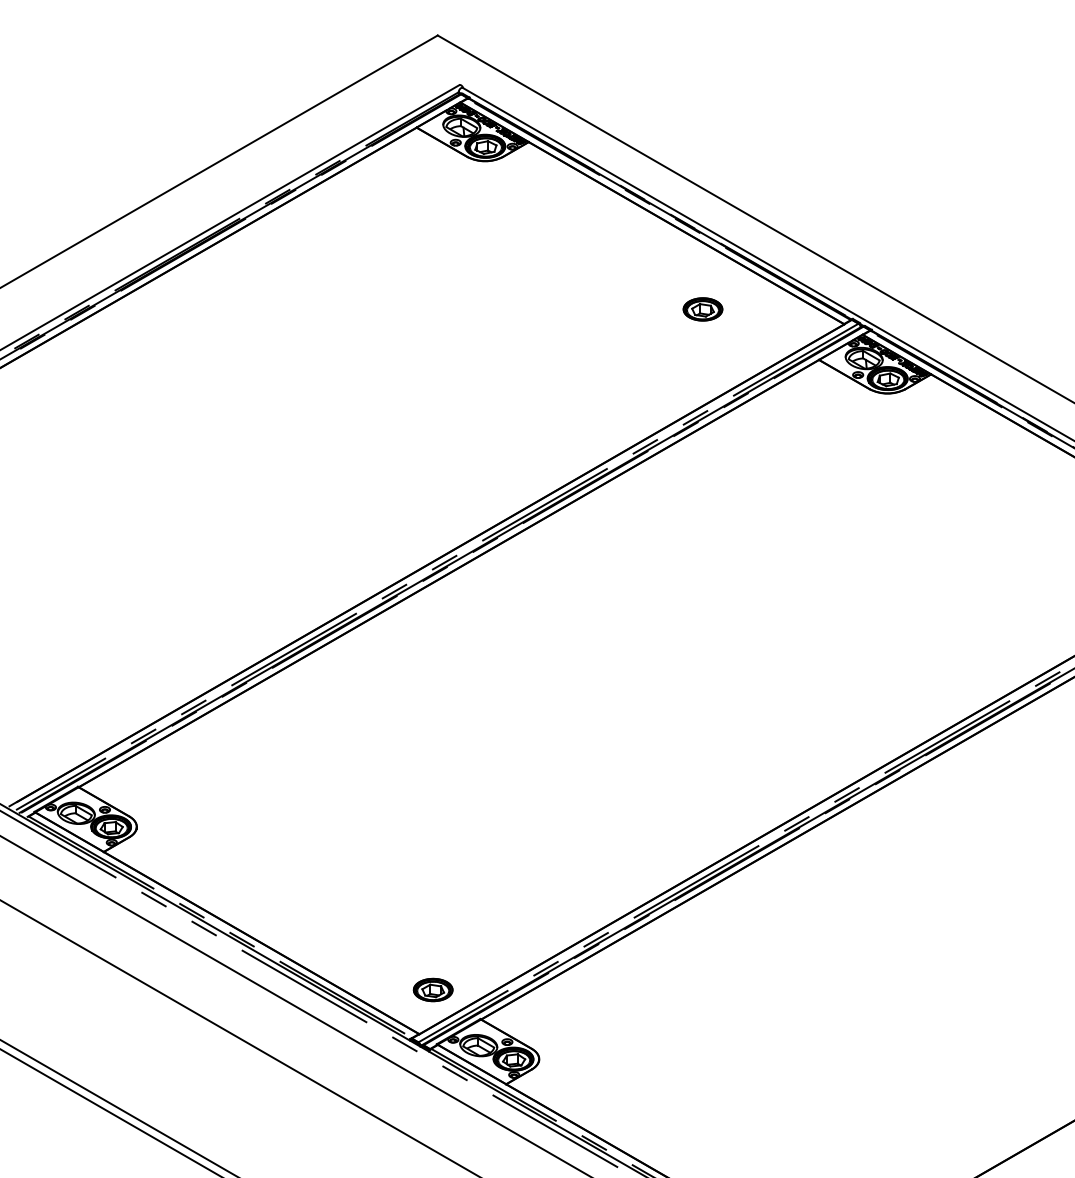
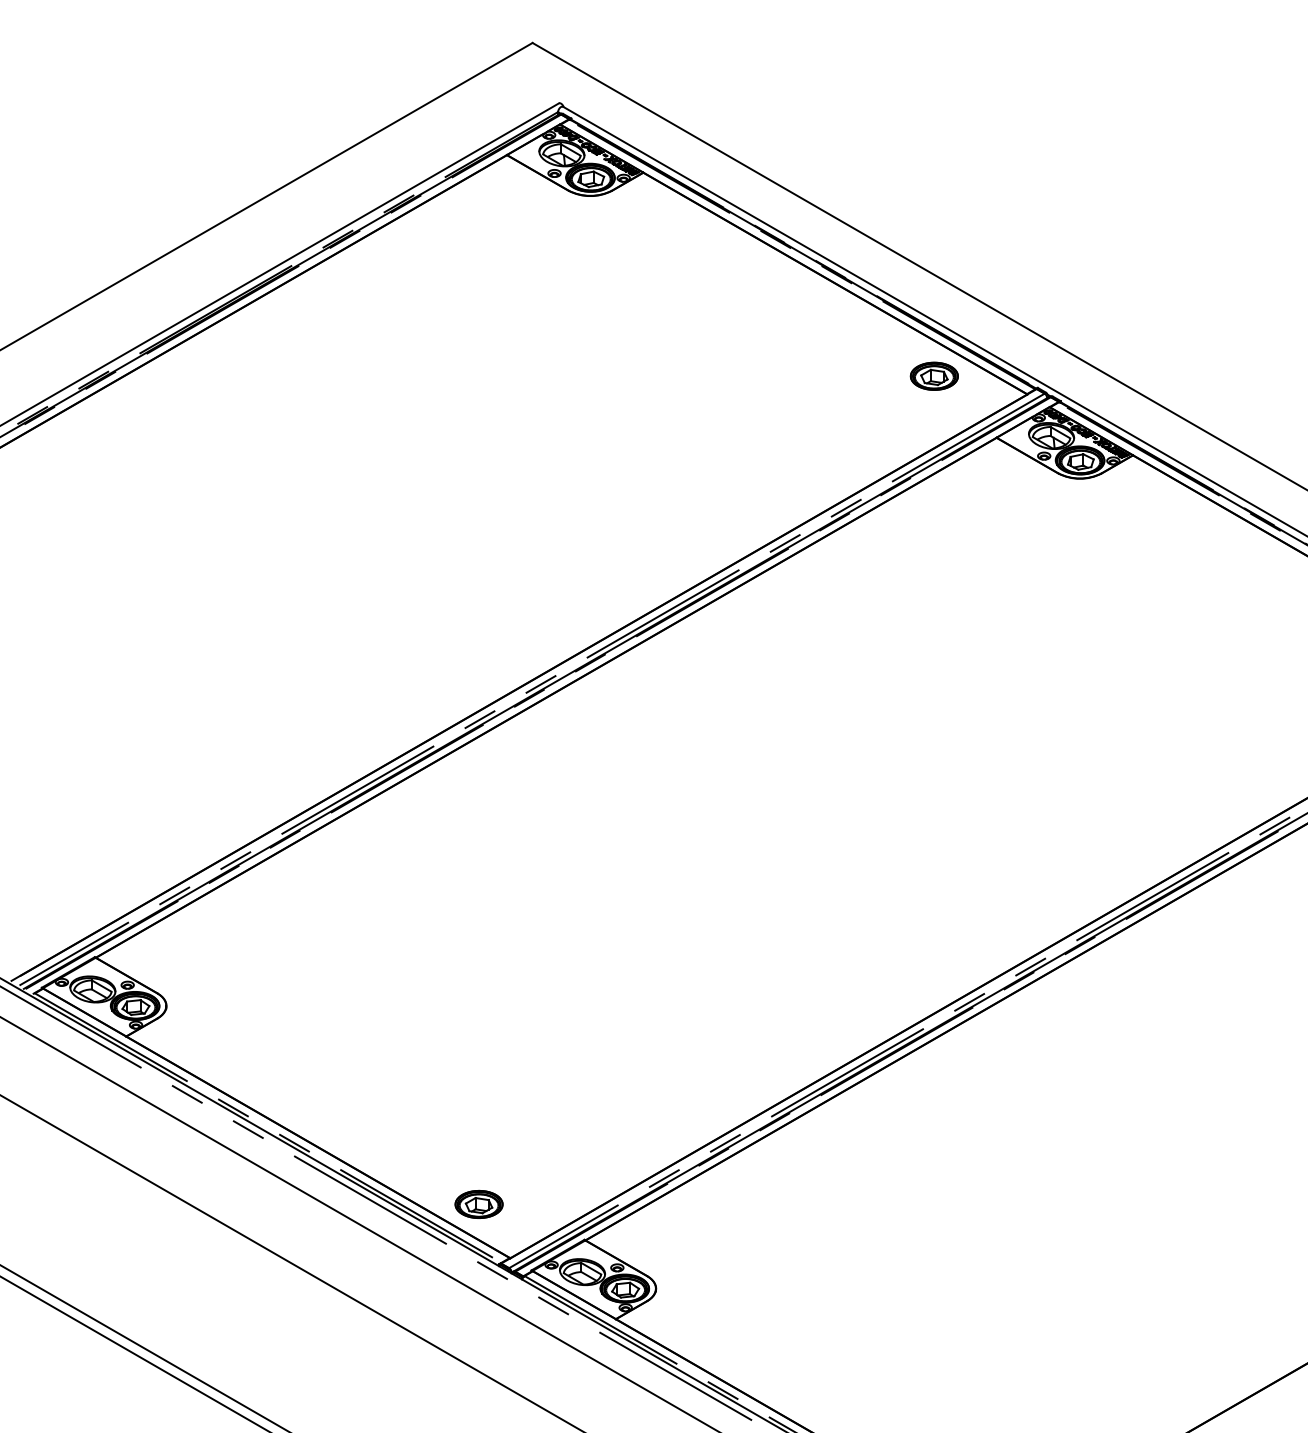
part: (702, 308) -> (933, 375), moved
part: (432, 989) -> (478, 1203), moved

